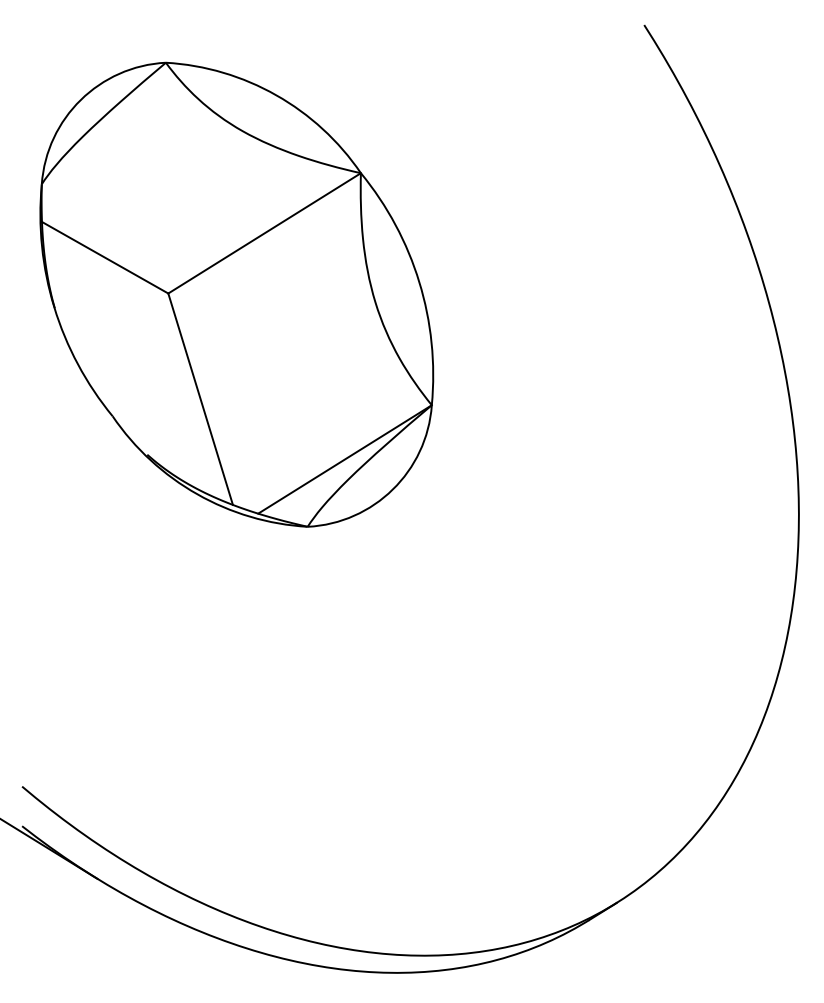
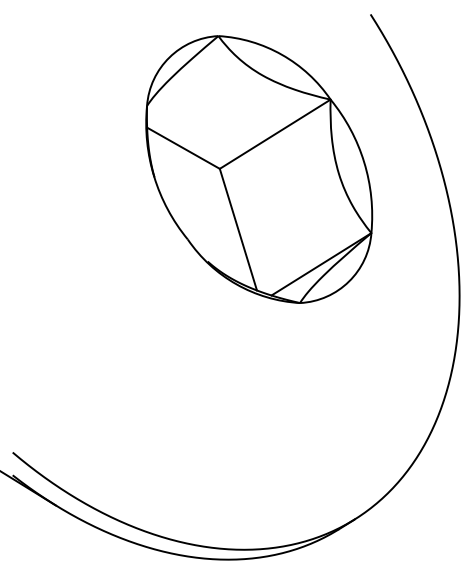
part: (237, 294) -> (259, 169), moved

